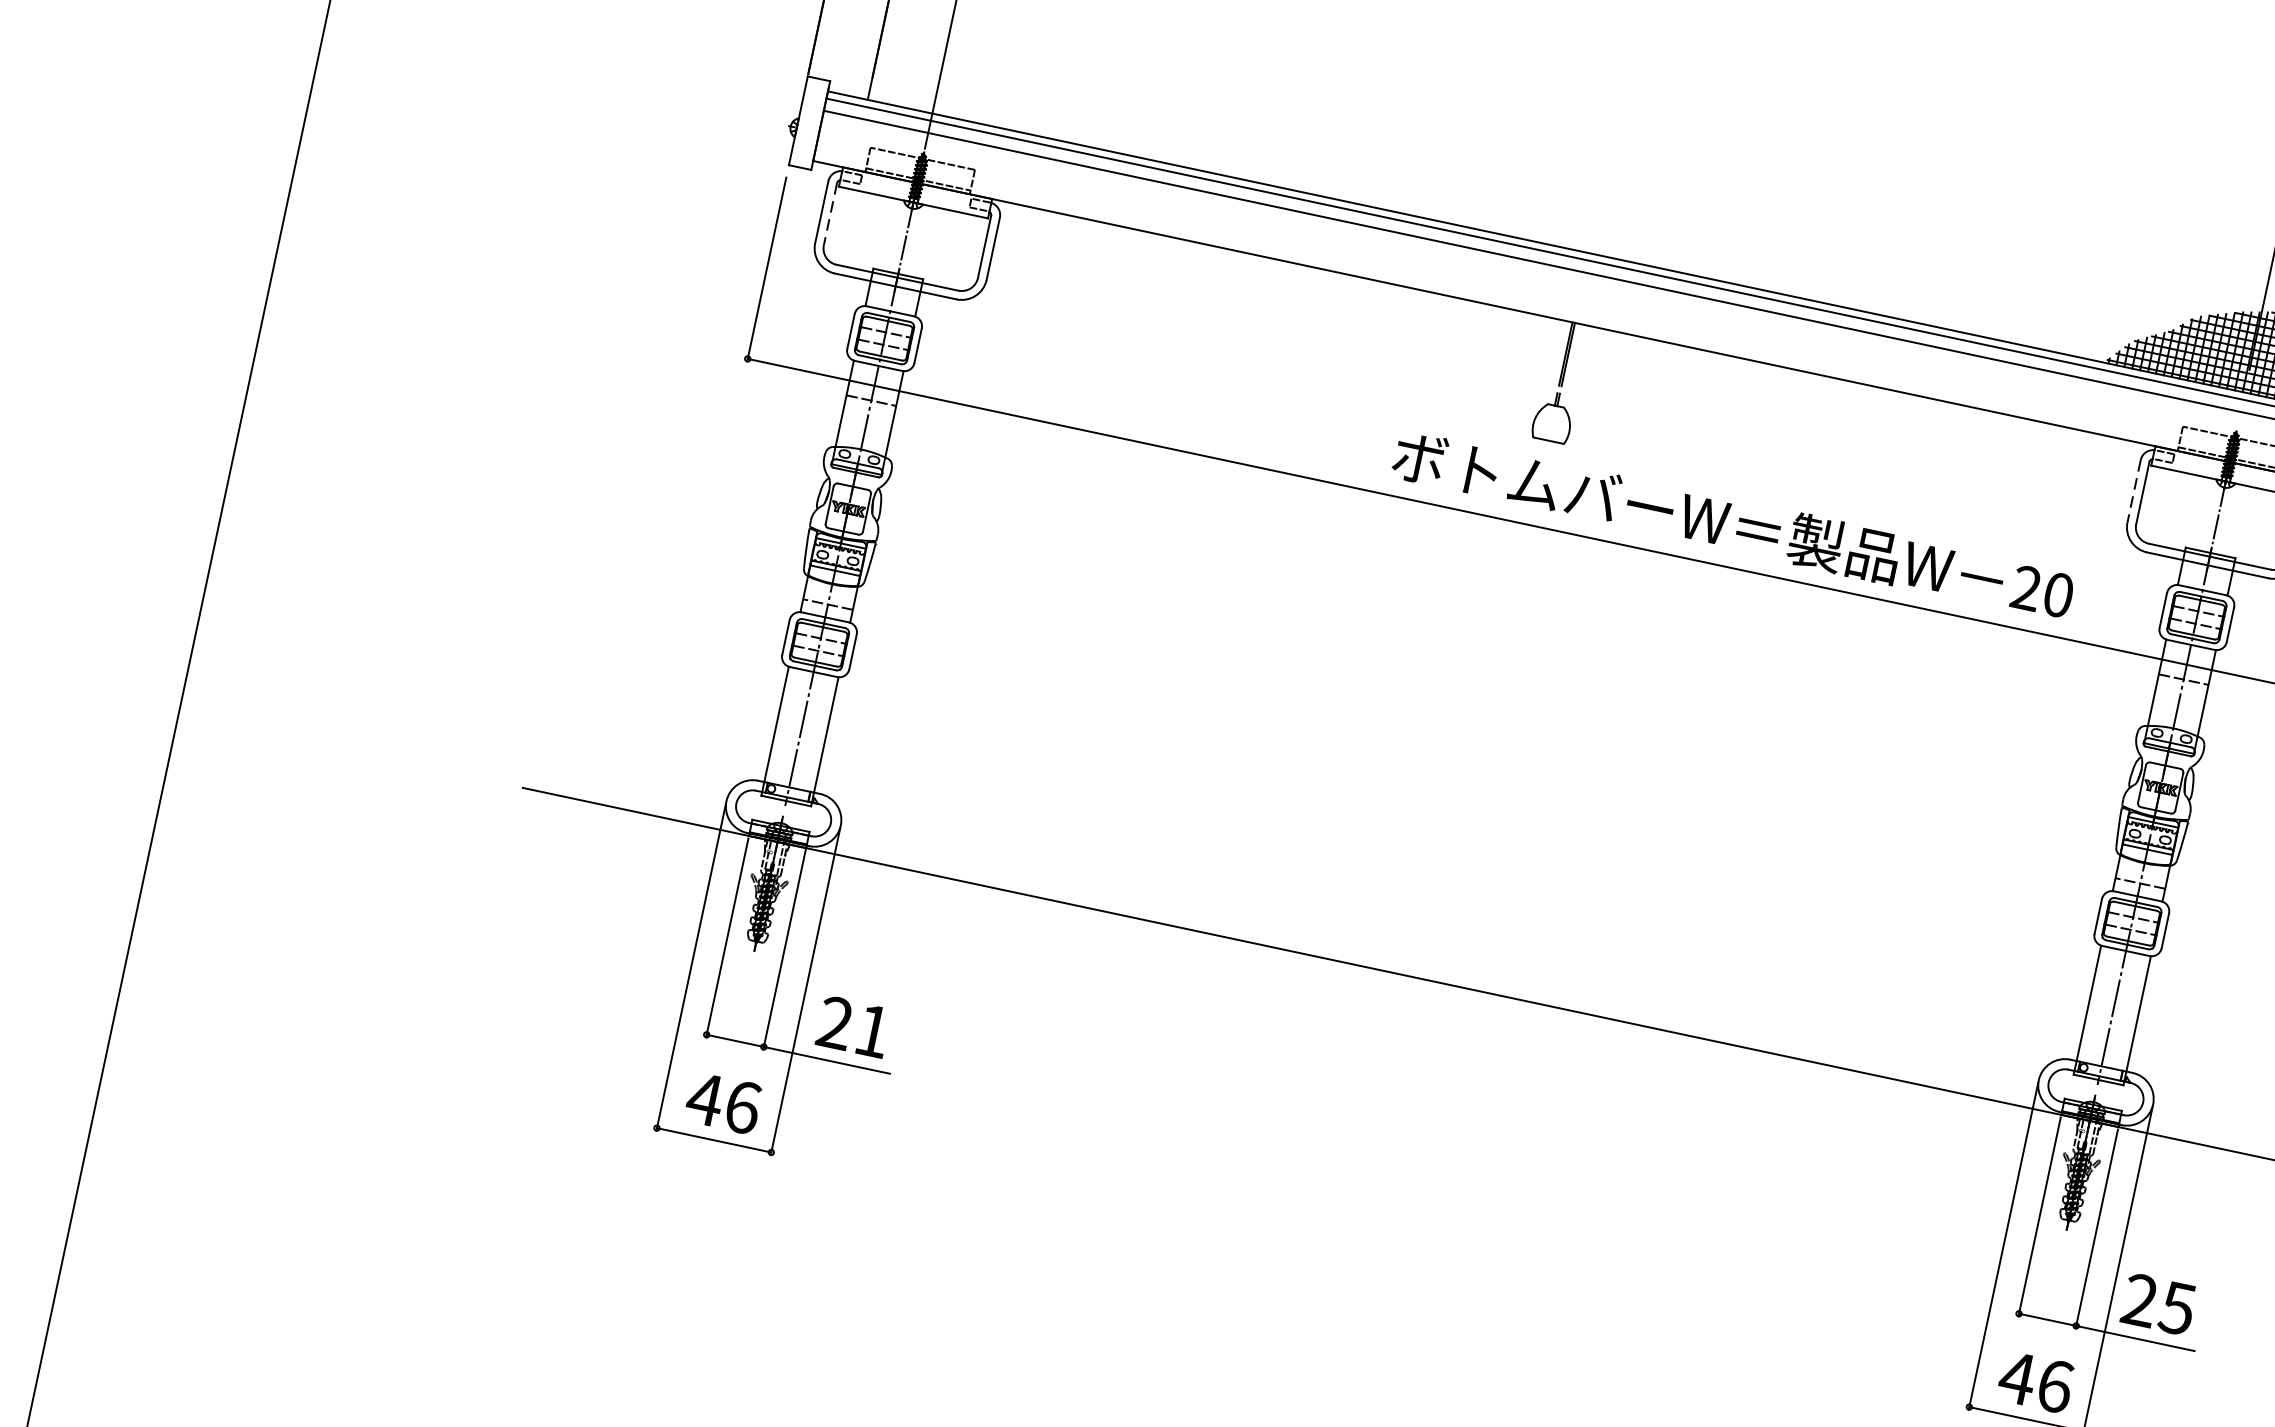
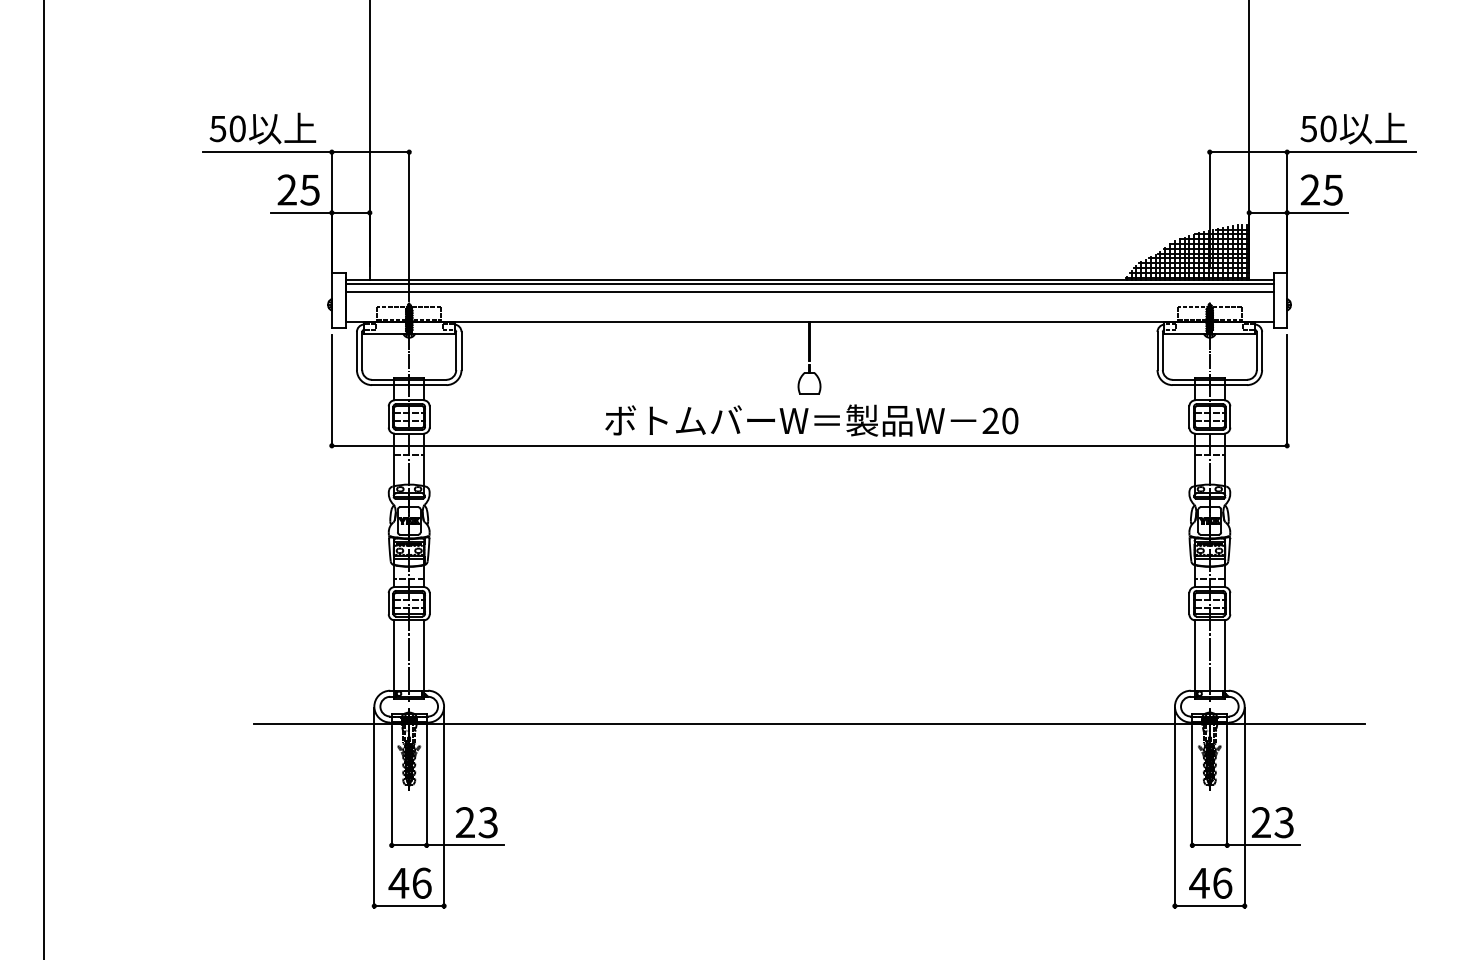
line: (830, 215) -> (362, 351), dashed -> solid
line: (2133, 492) -> (1157, 351), dashed -> solid
text: (1732, 524) -> (811, 420), moved
text: (871, 1030) -> (487, 822), 21 -> 23
text: (2176, 1307) -> (1283, 822), 25 -> 23

